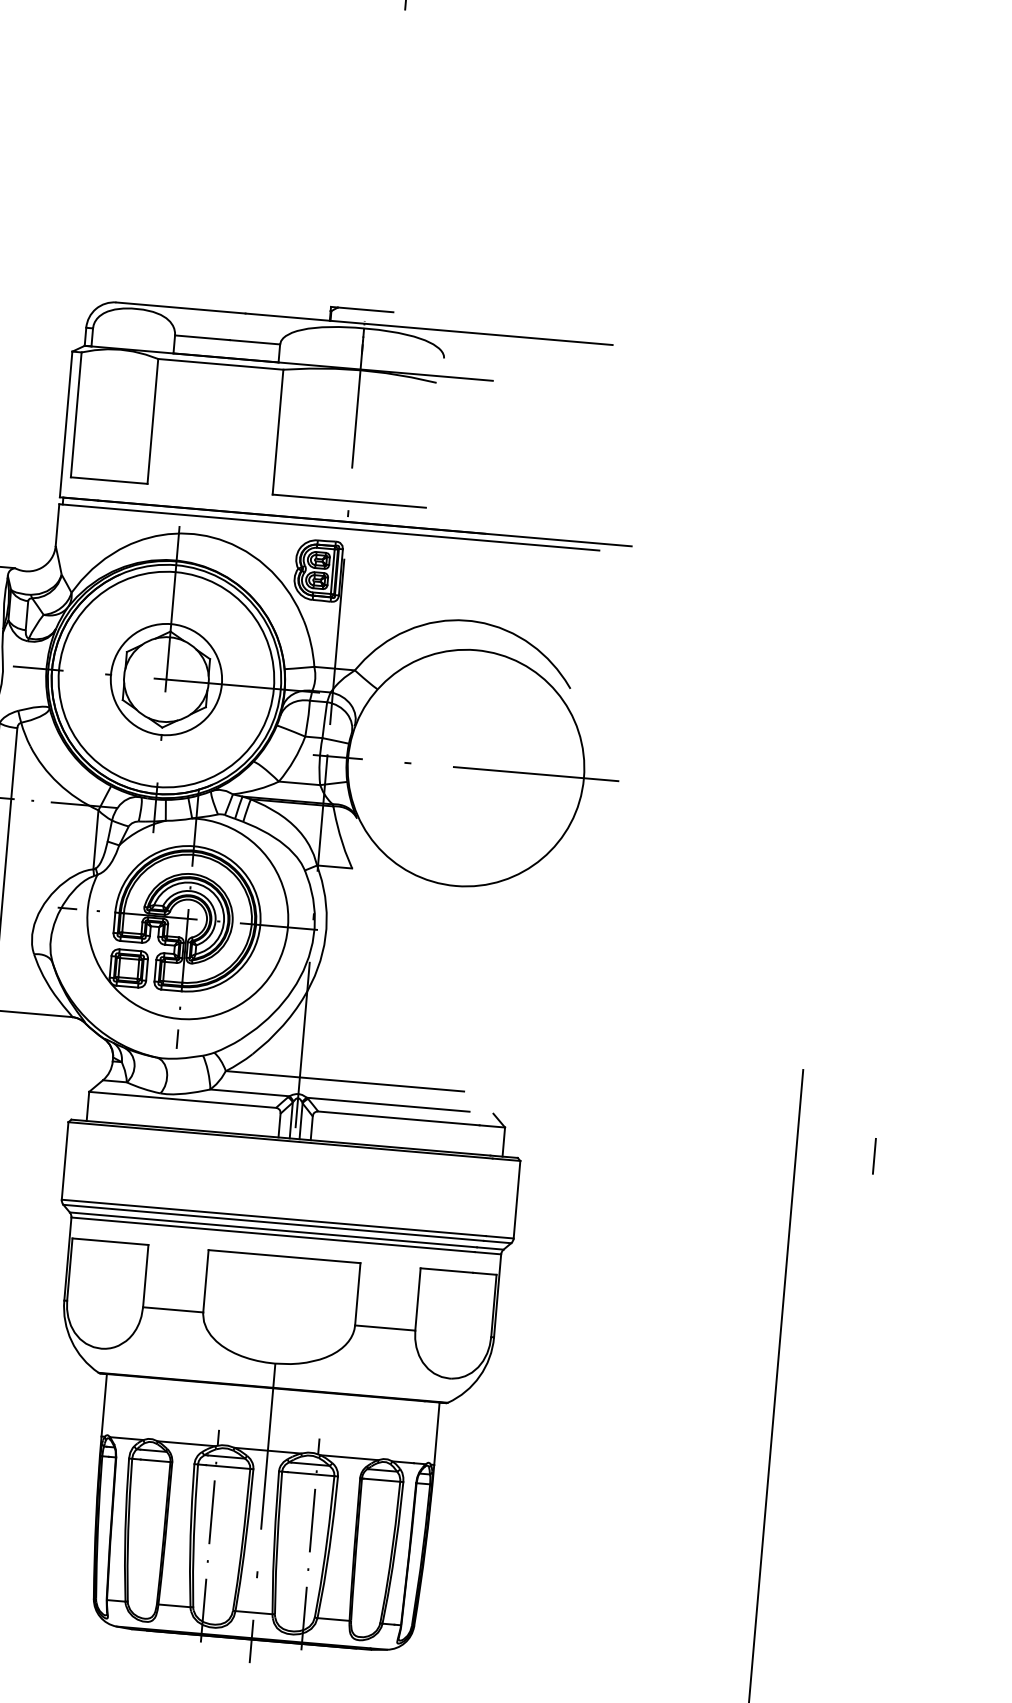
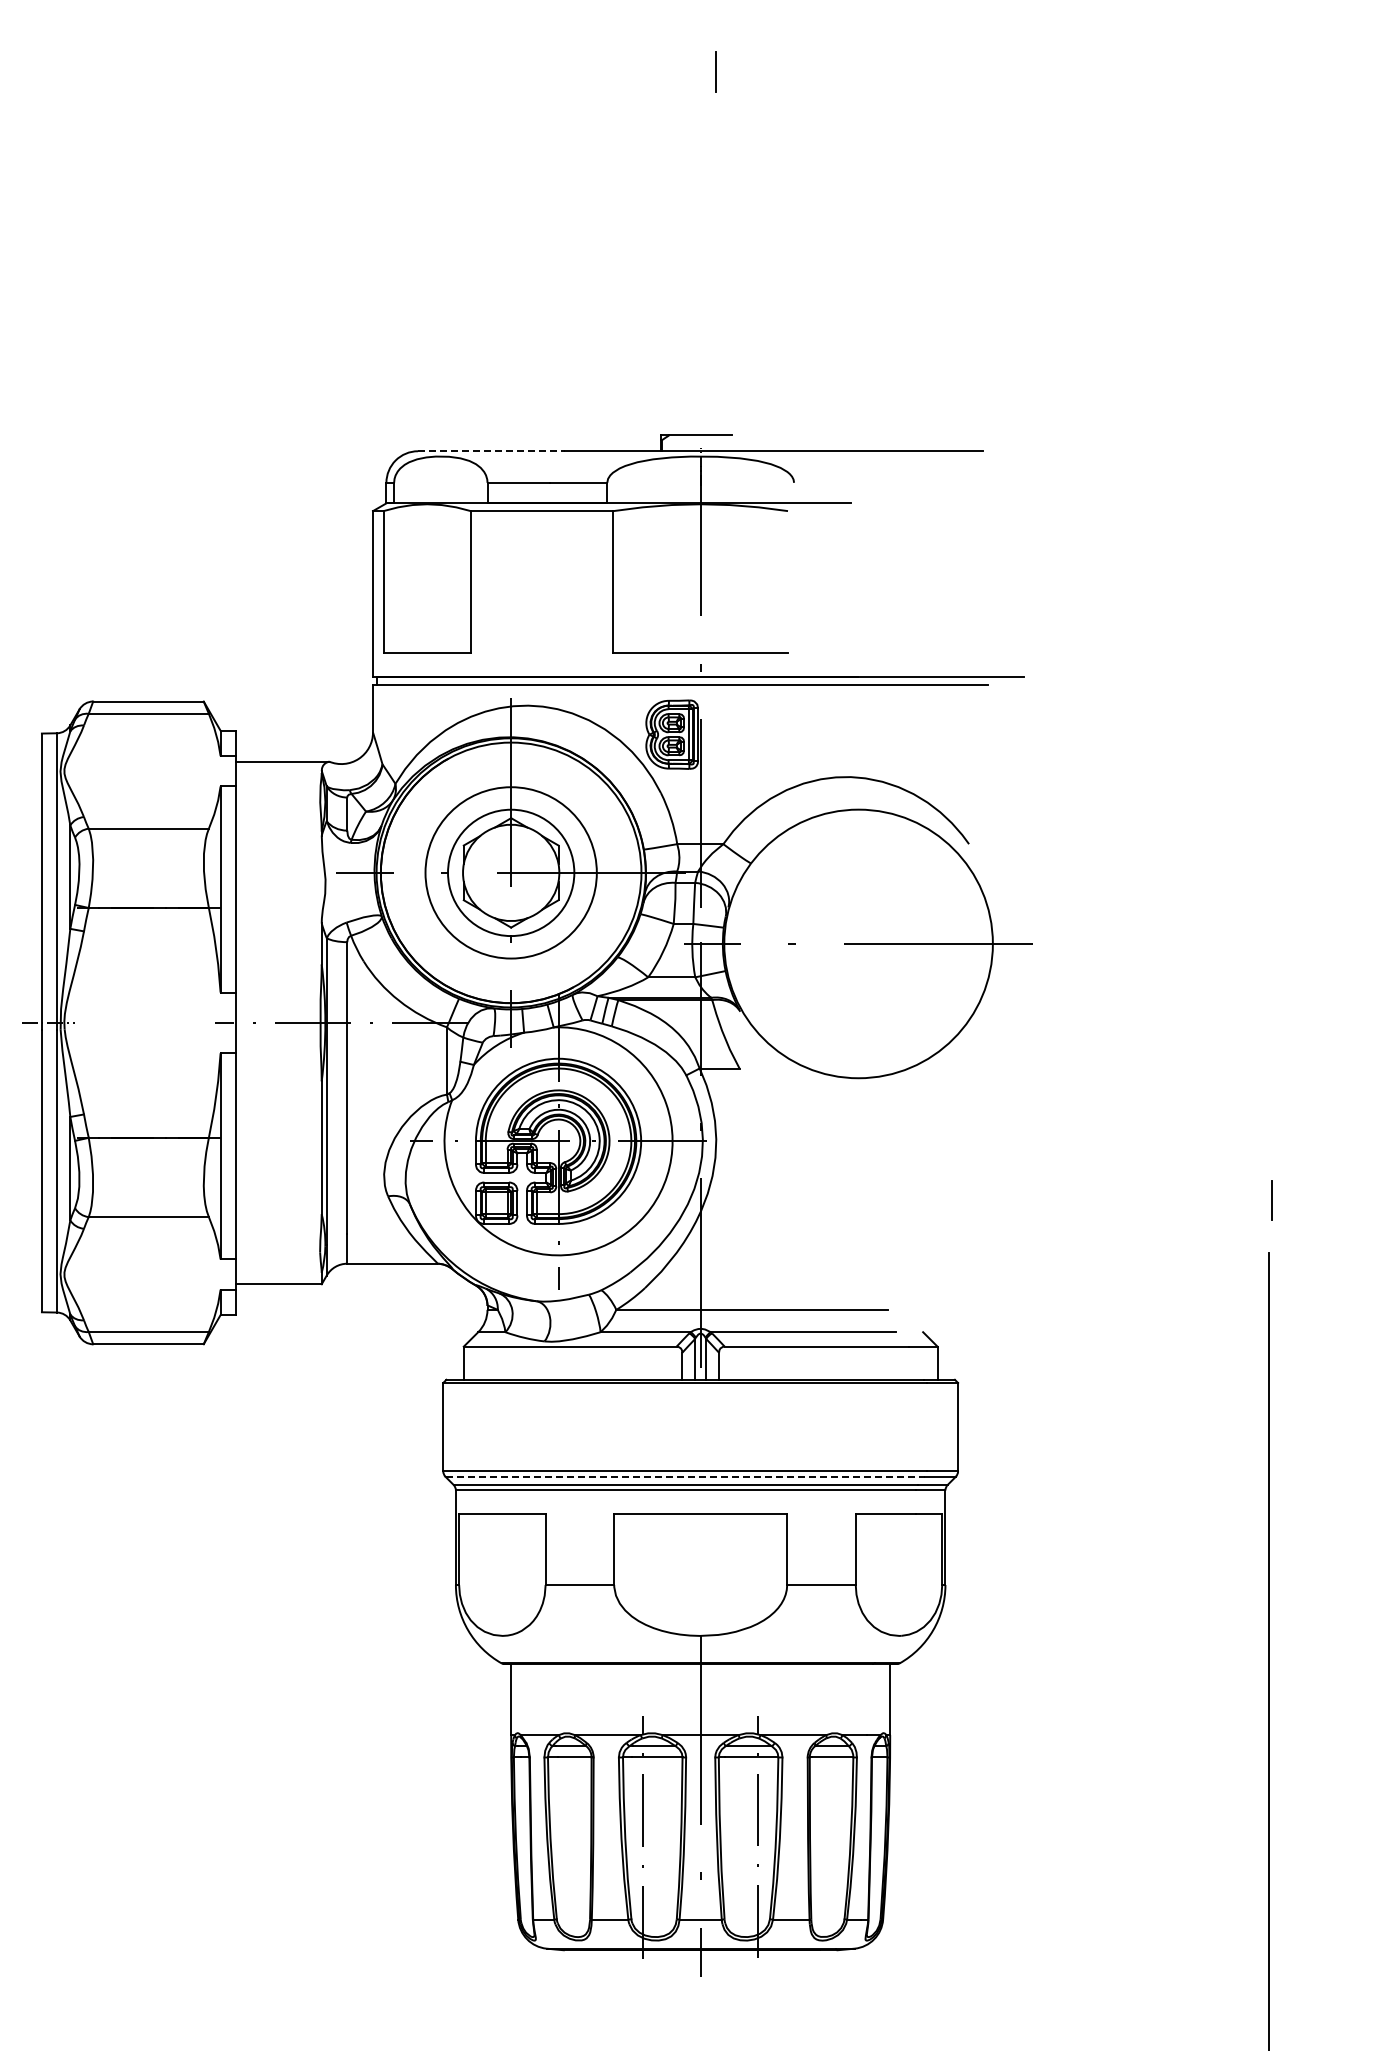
line: (180, 308) -> (491, 451), solid -> dashed
circle: (165, 679) -> (510, 872), size x0.7
line: (873, 1156) -> (1271, 1200), moved
line: (274, 1222) -> (685, 1476), solid -> dashed

